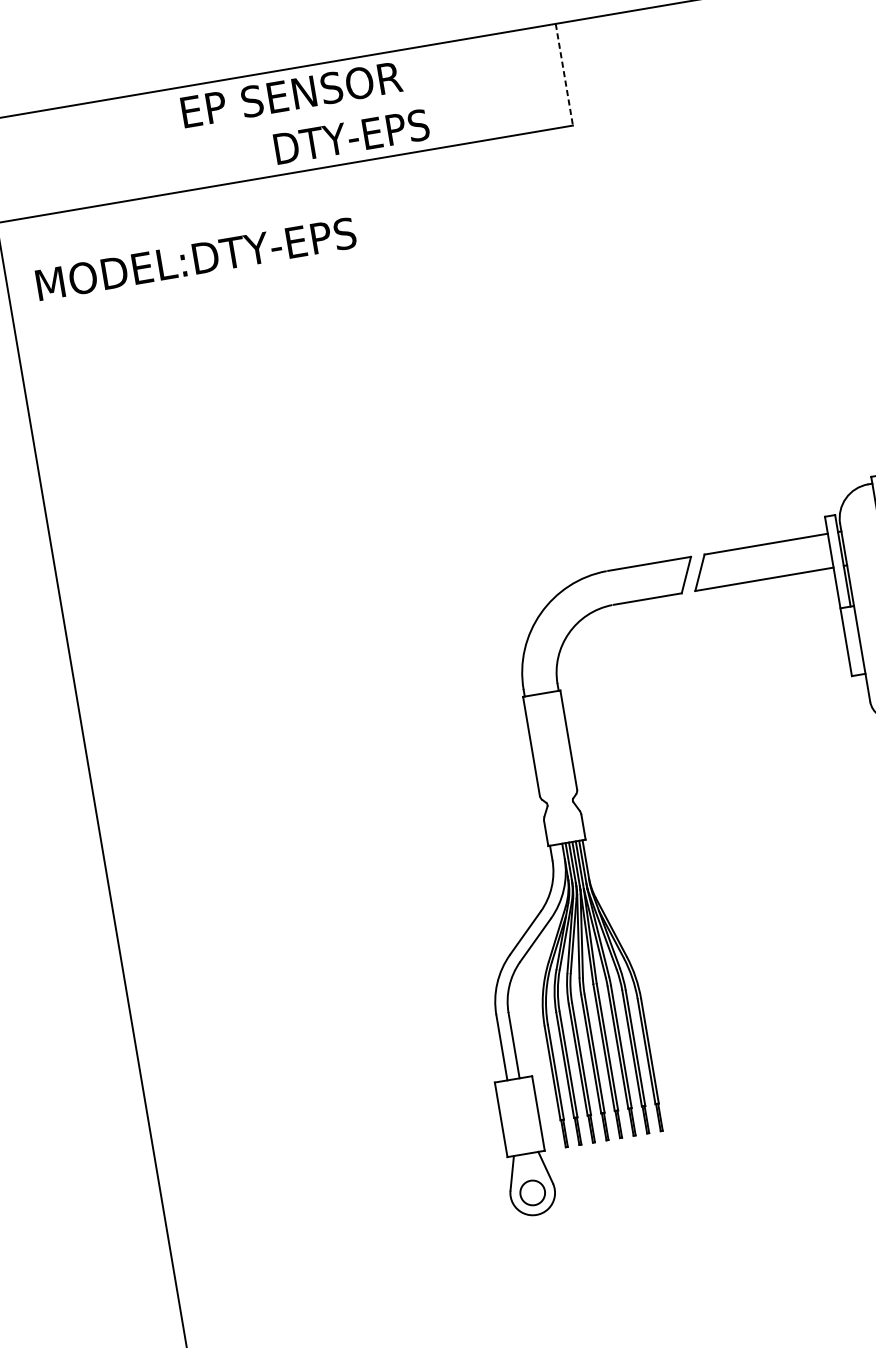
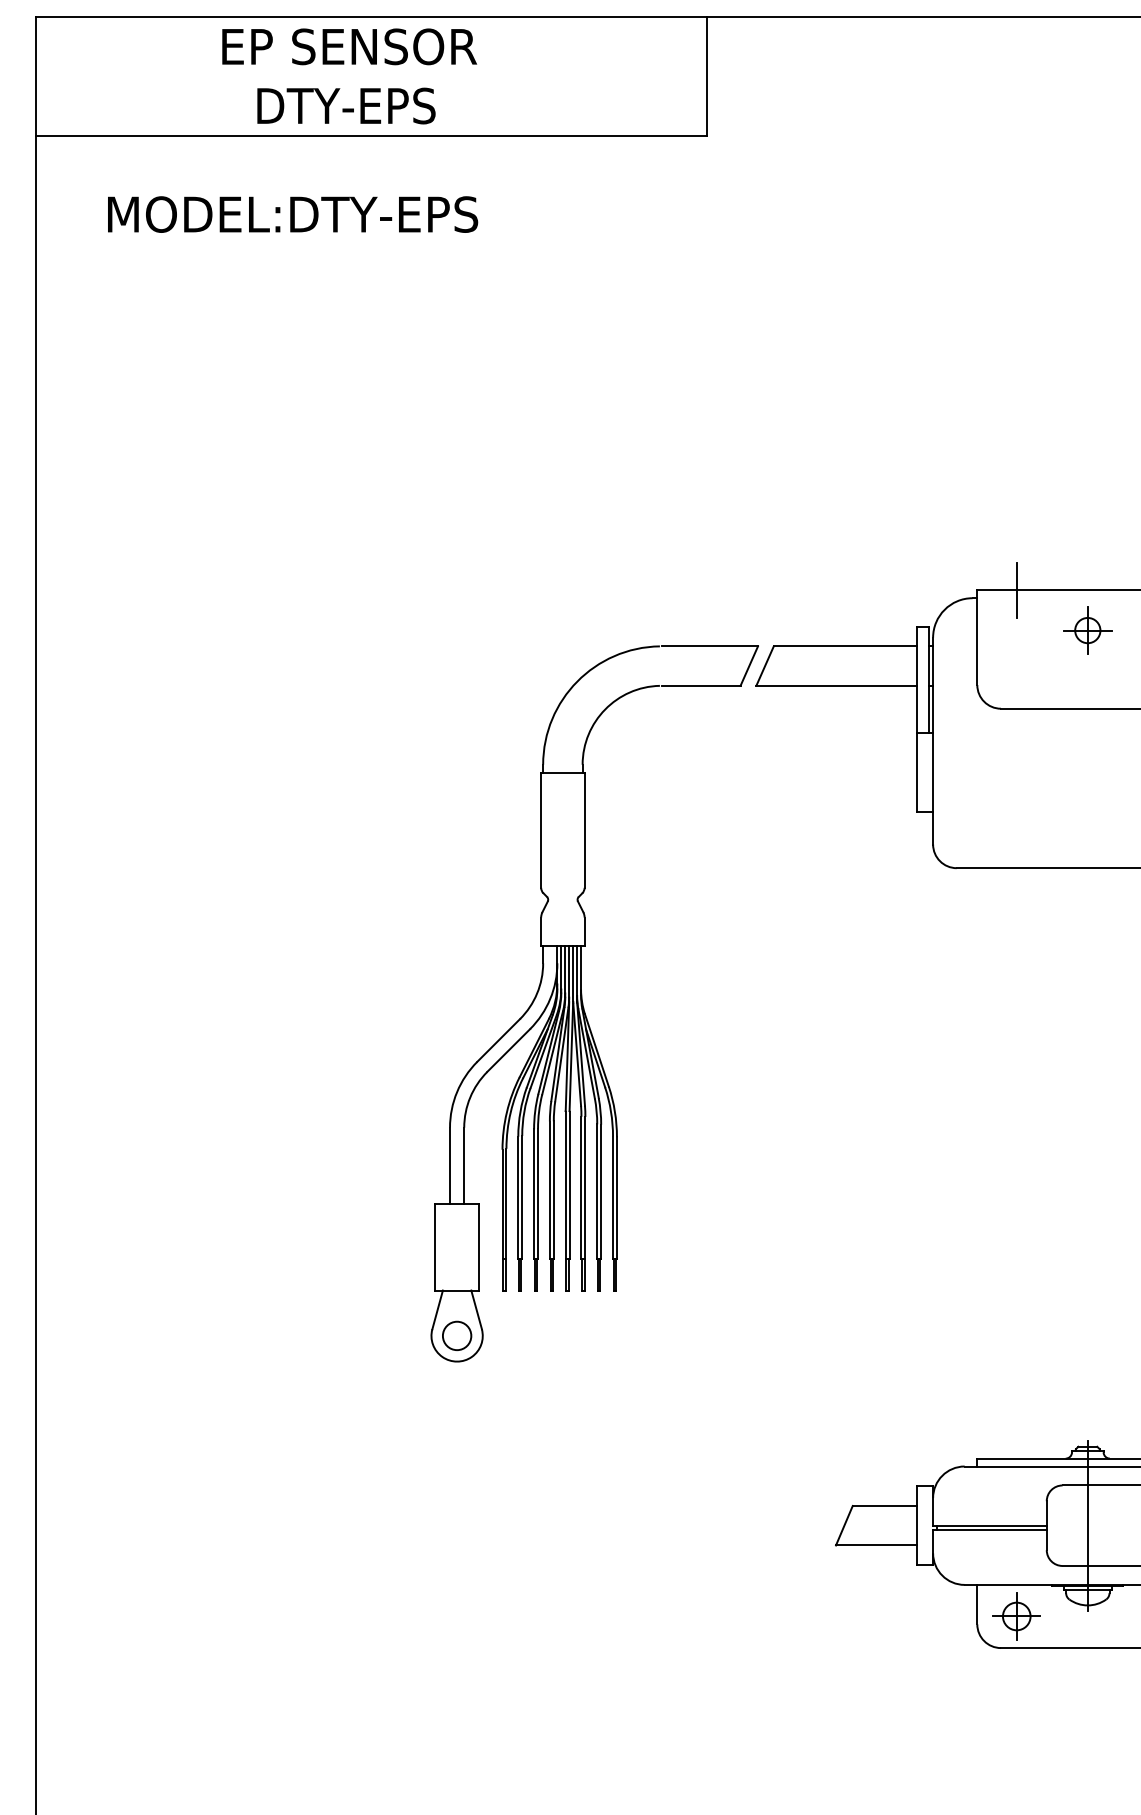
line: (563, 74) -> (706, 76), dashed -> solid
text: (291, 94) -> (349, 46), moved
text: (351, 136) -> (346, 105), moved
text: (196, 258) -> (293, 214), moved

